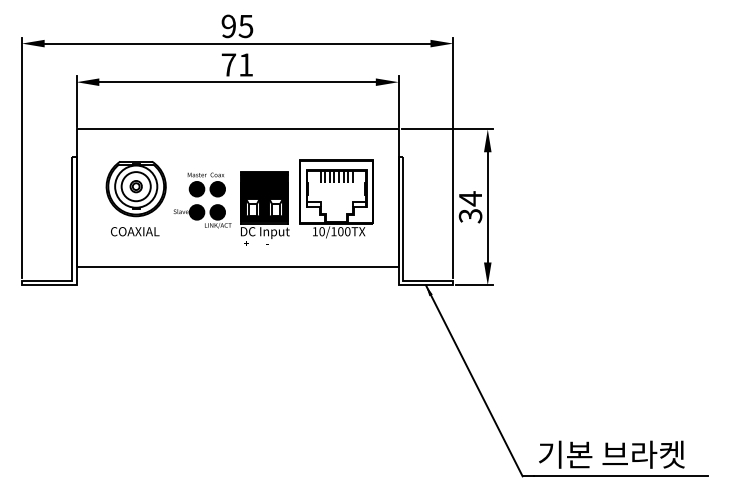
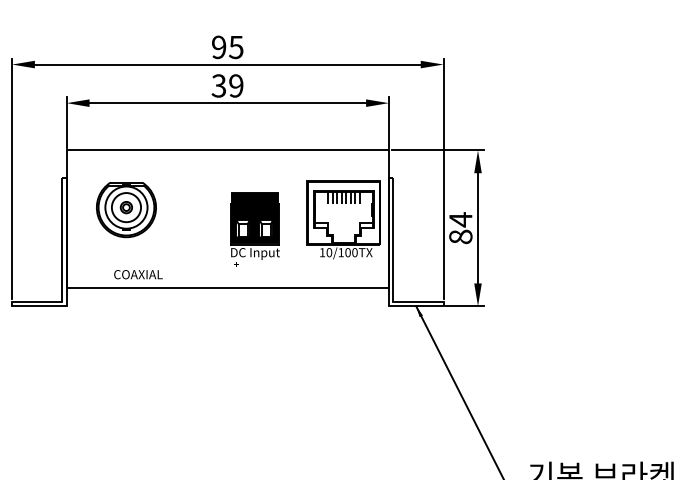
text: (237, 64) -> (227, 85), 71 -> 39
part: (336, 198) -> (343, 219), moved
part: (202, 200) -> (192, 221), removed
text: (470, 215) -> (460, 236), 34 -> 84
text: (135, 231) -> (138, 274), moved

